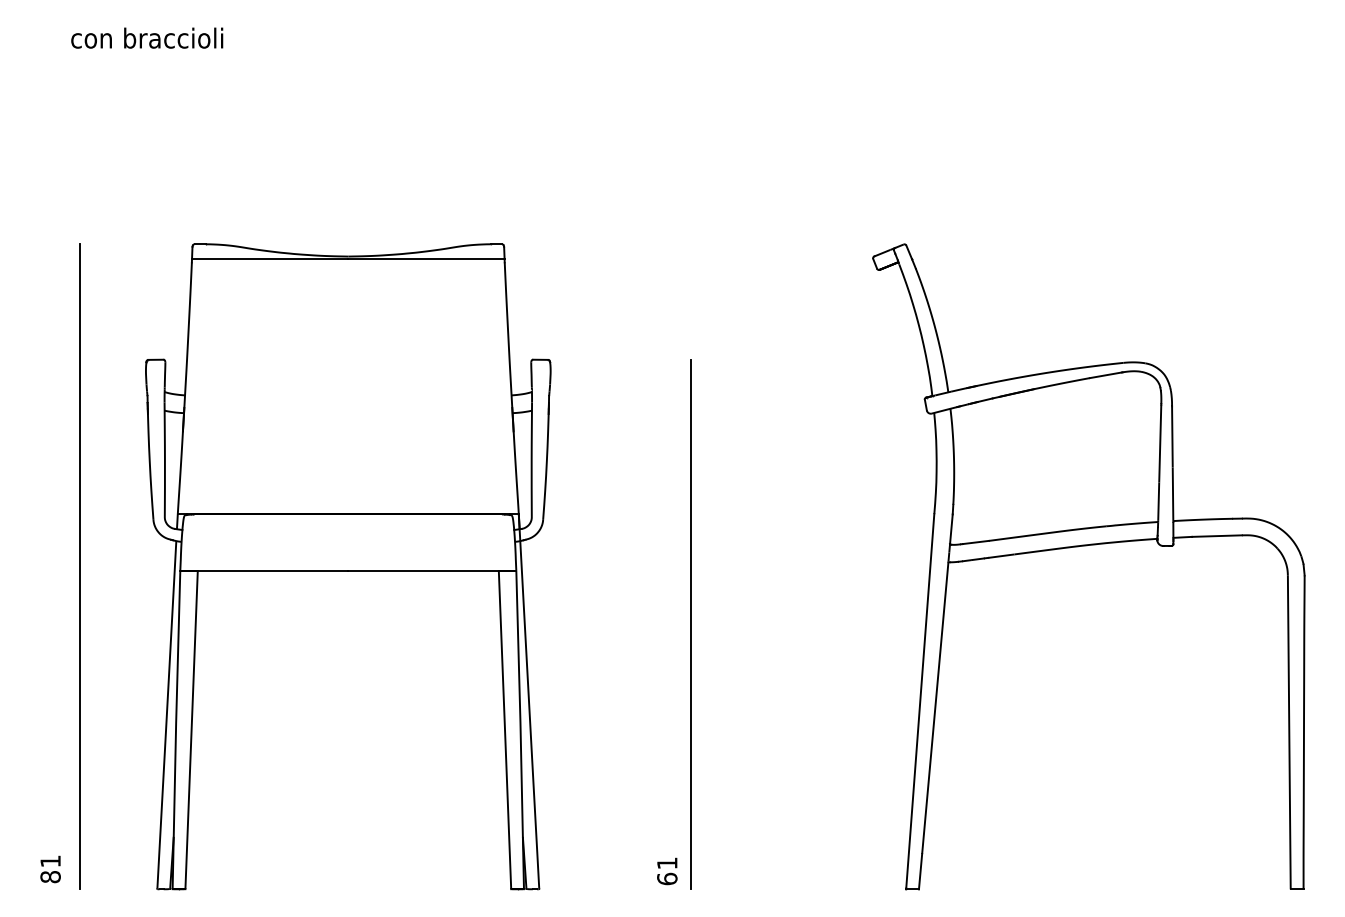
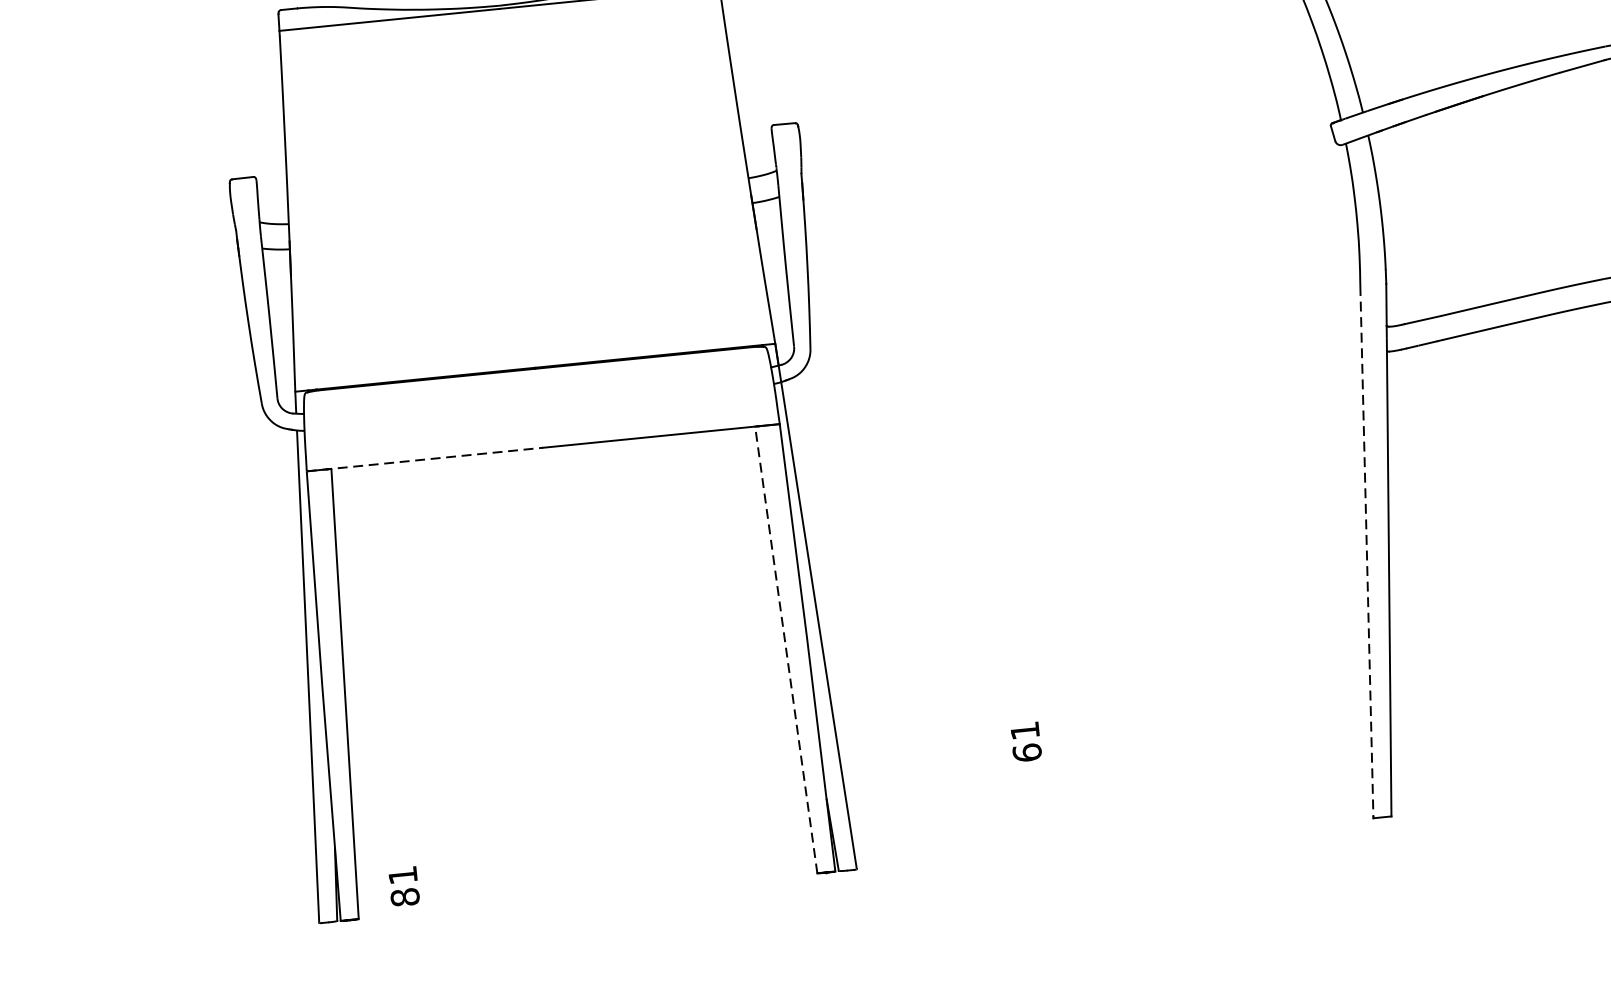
line: (79, 566) -> (164, 479), removed
line: (264, 570) -> (425, 459), solid -> dashed
line: (691, 624) -> (1034, 475), removed
line: (920, 701) -> (1367, 551), solid -> dashed
line: (505, 729) -> (786, 649), solid -> dashed
text: (50, 869) -> (403, 886), moved
text: (667, 871) -> (1026, 742), moved

